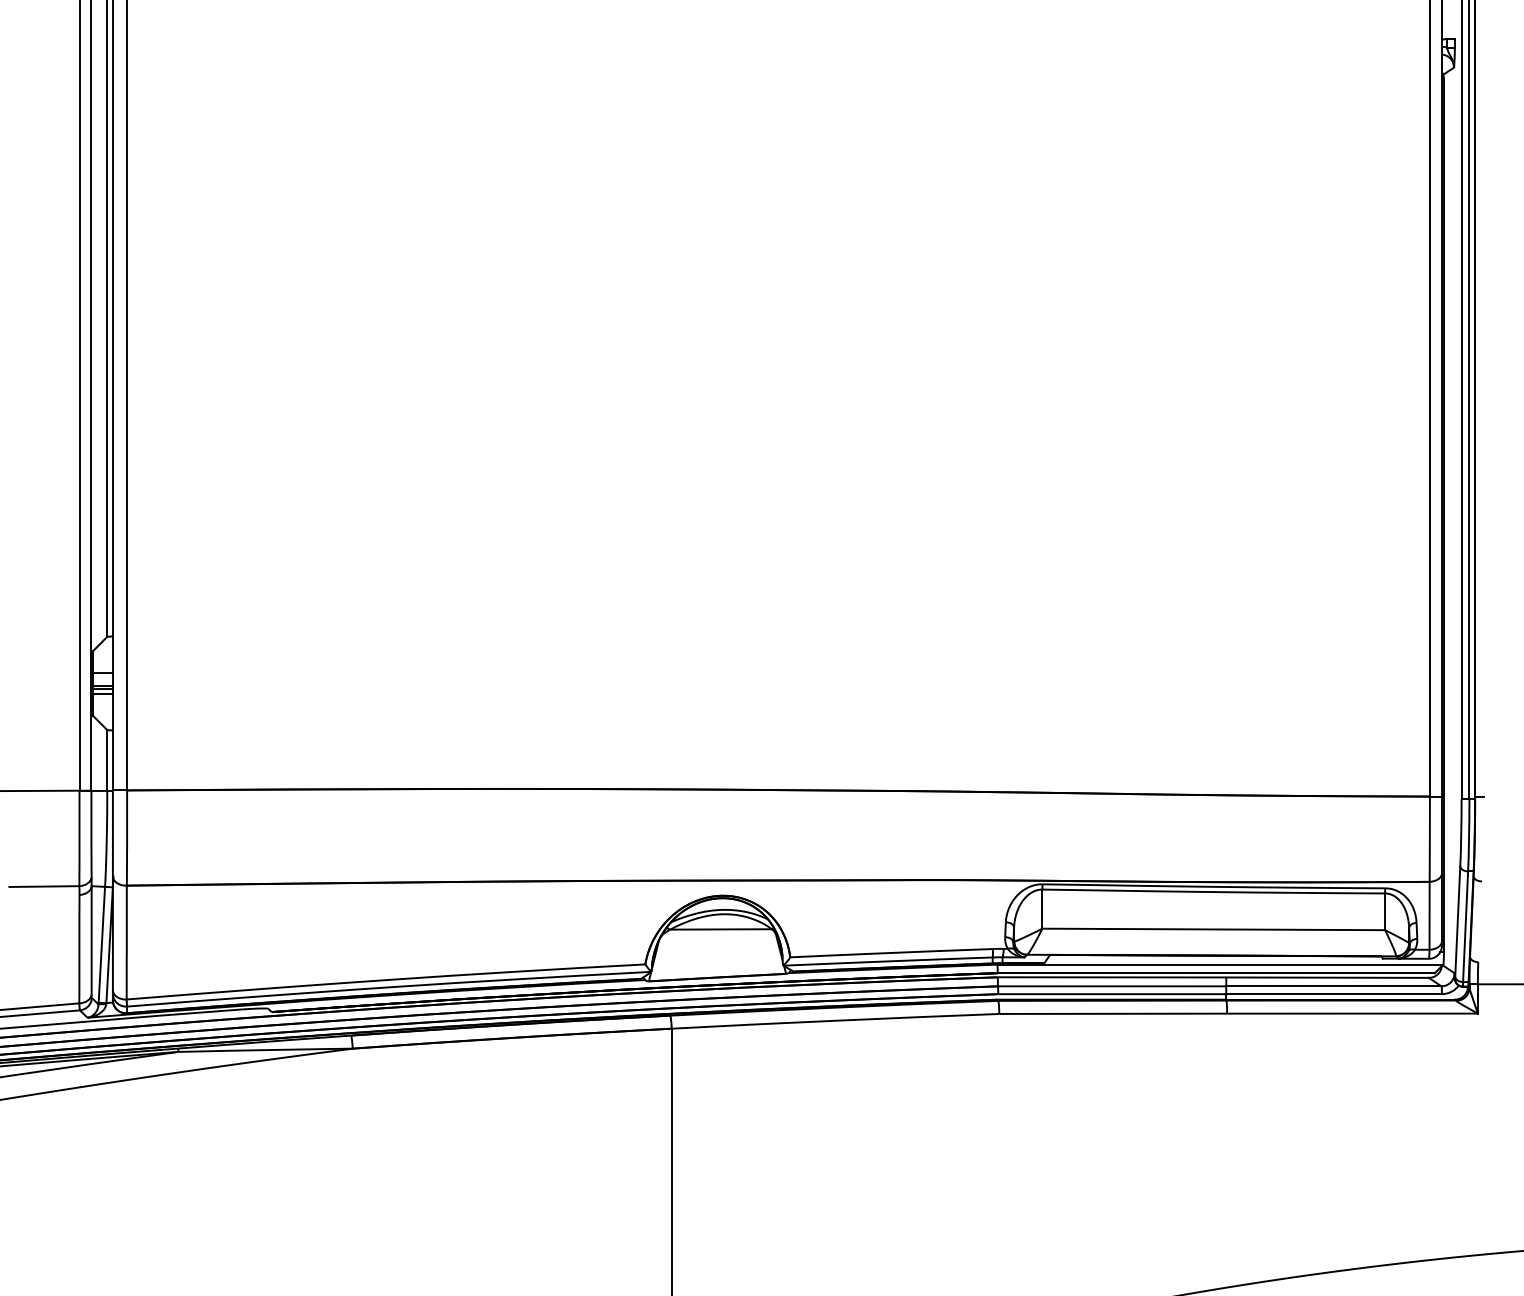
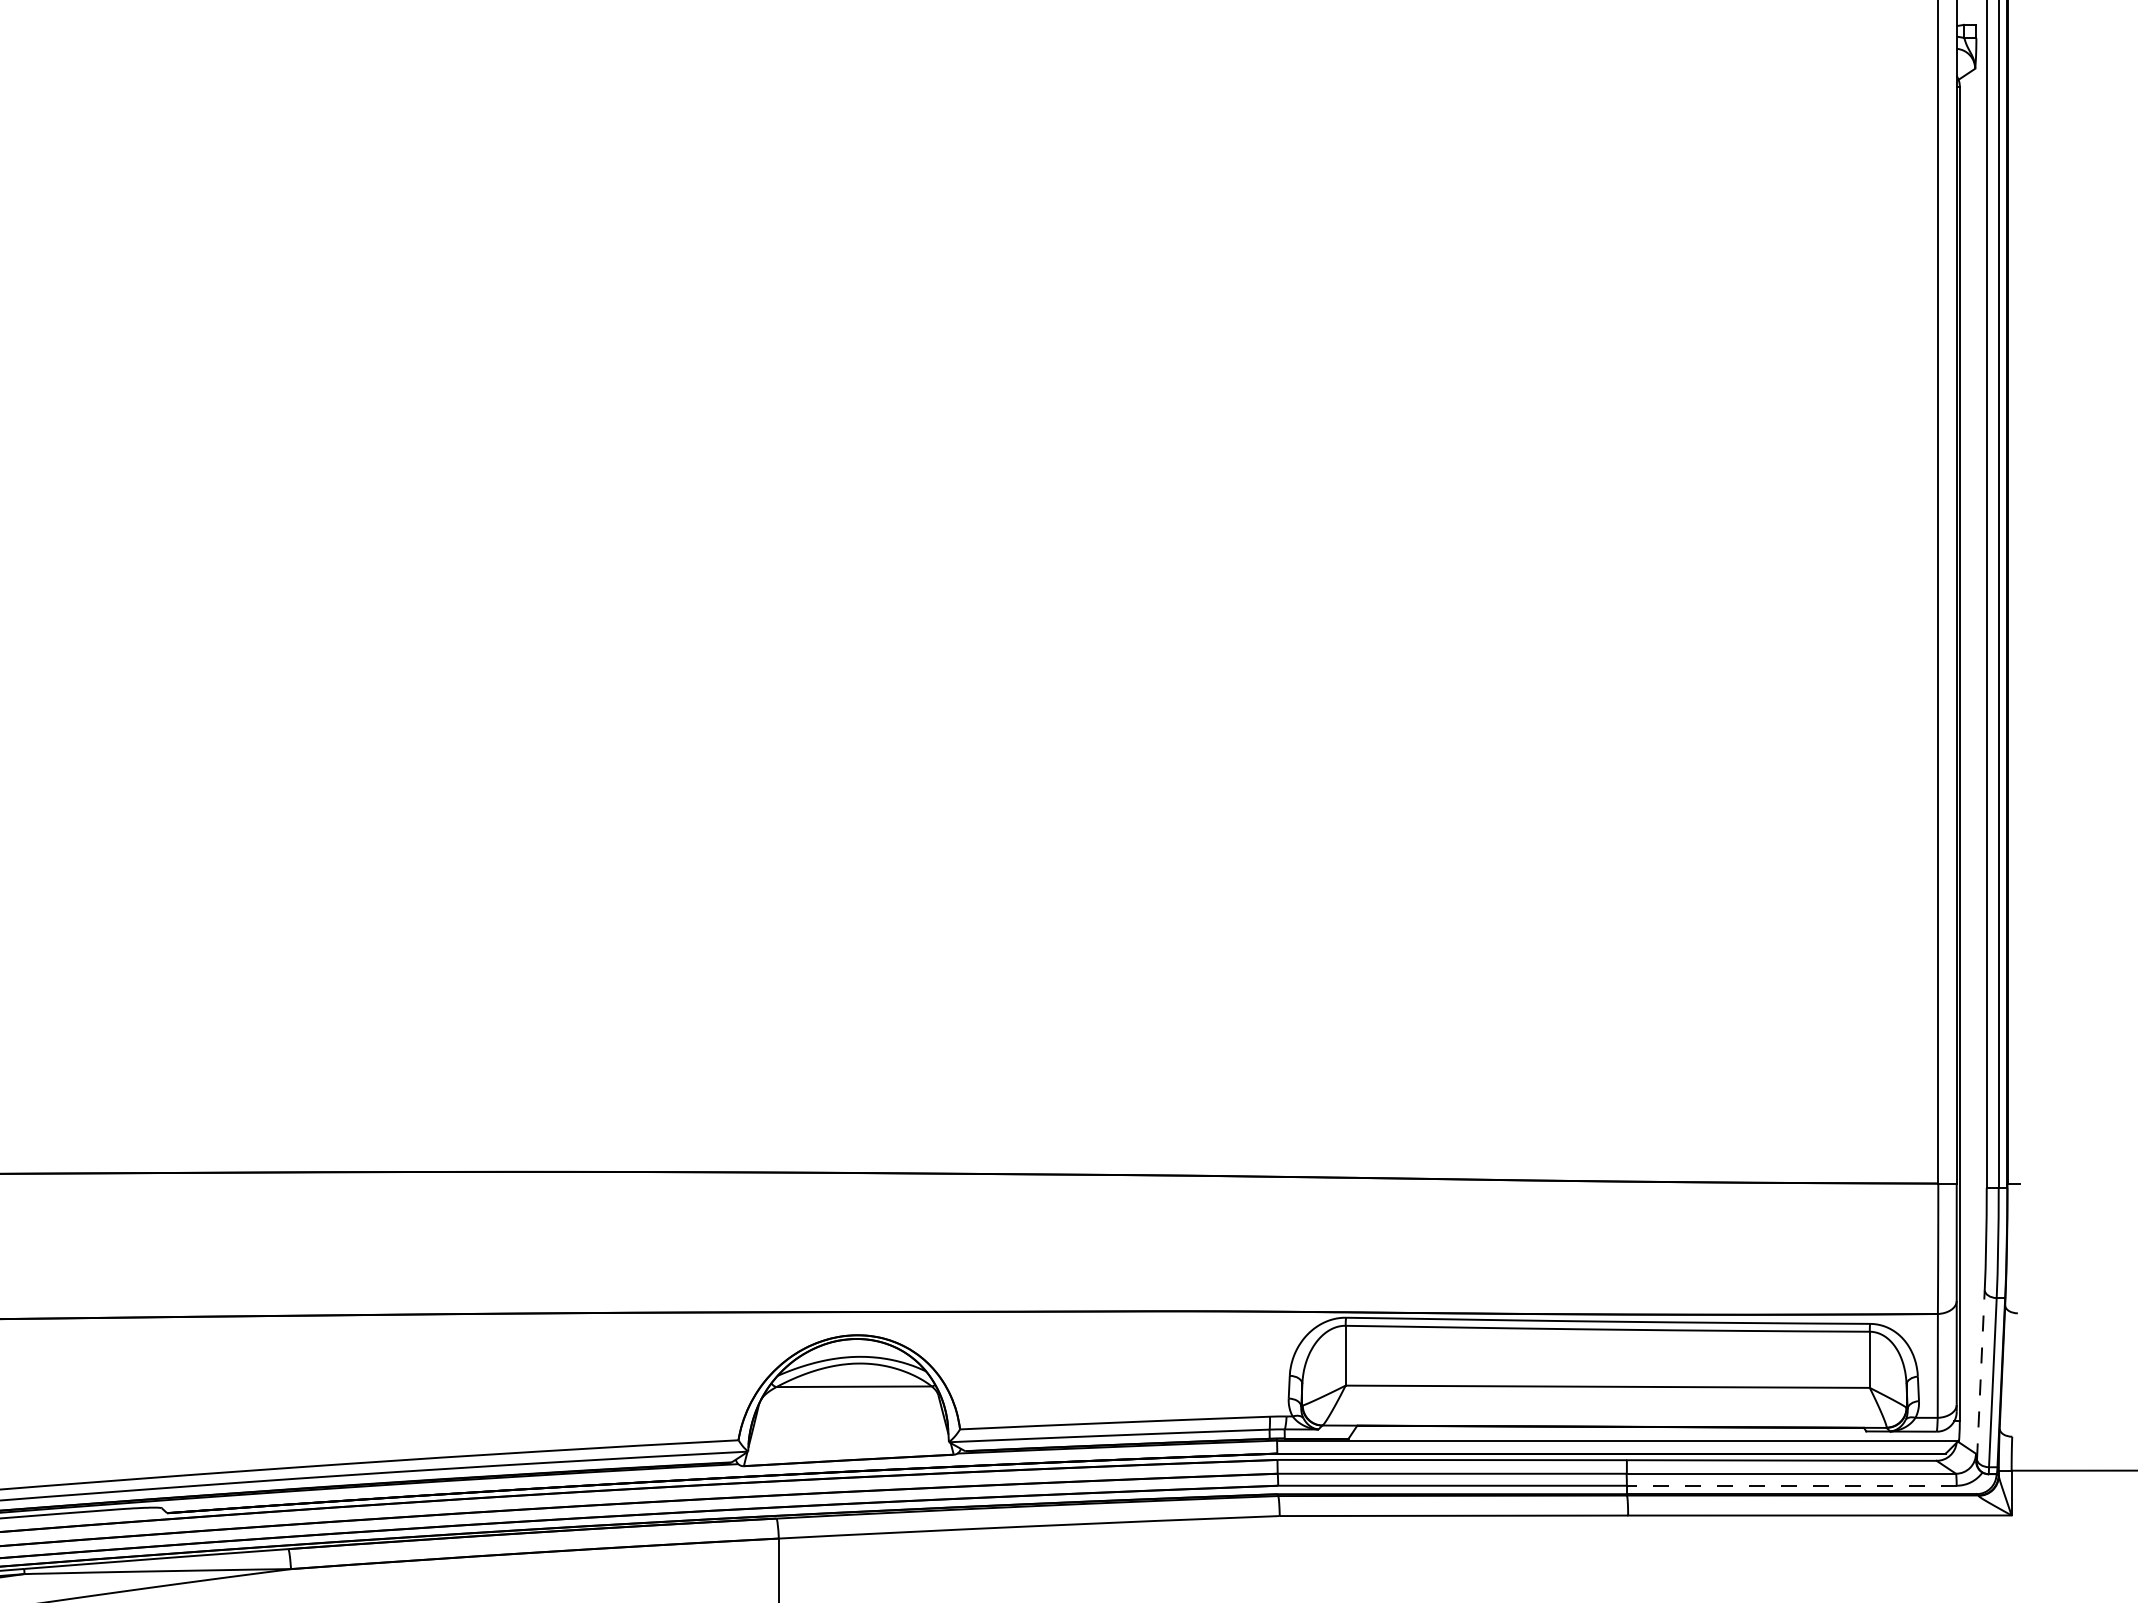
line: (1457, 921) -> (1980, 1374), solid -> dashed
line: (1334, 994) -> (1792, 1486), solid -> dashed

